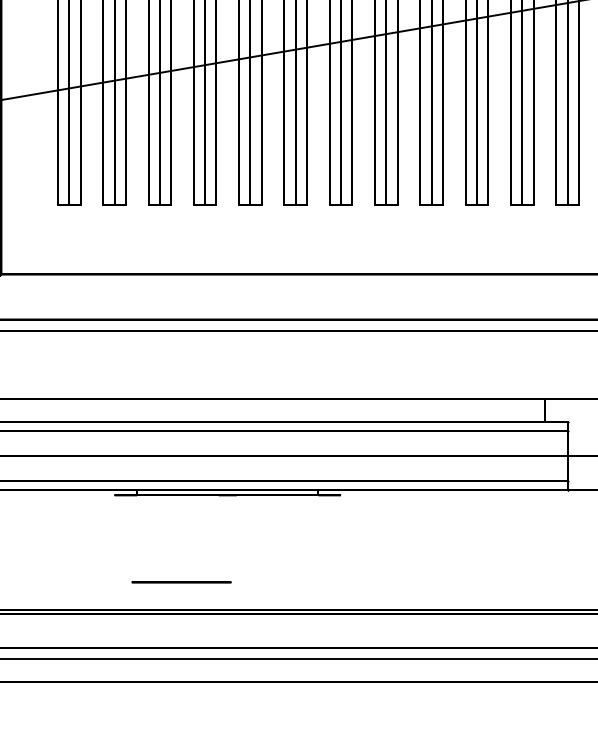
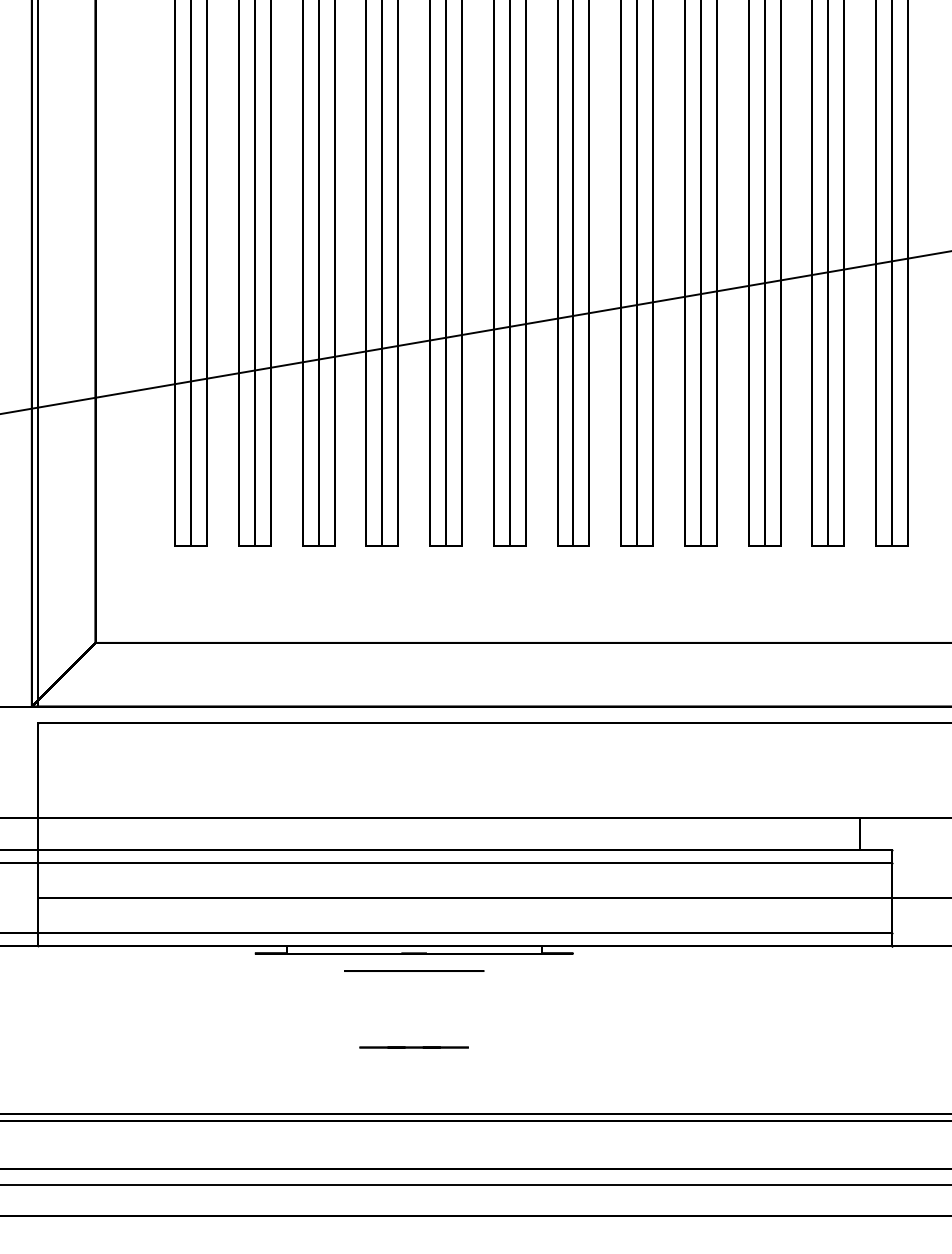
line: (227, 562) -> (413, 1047), added
circle: (181, 581) -> (414, 970), moved

